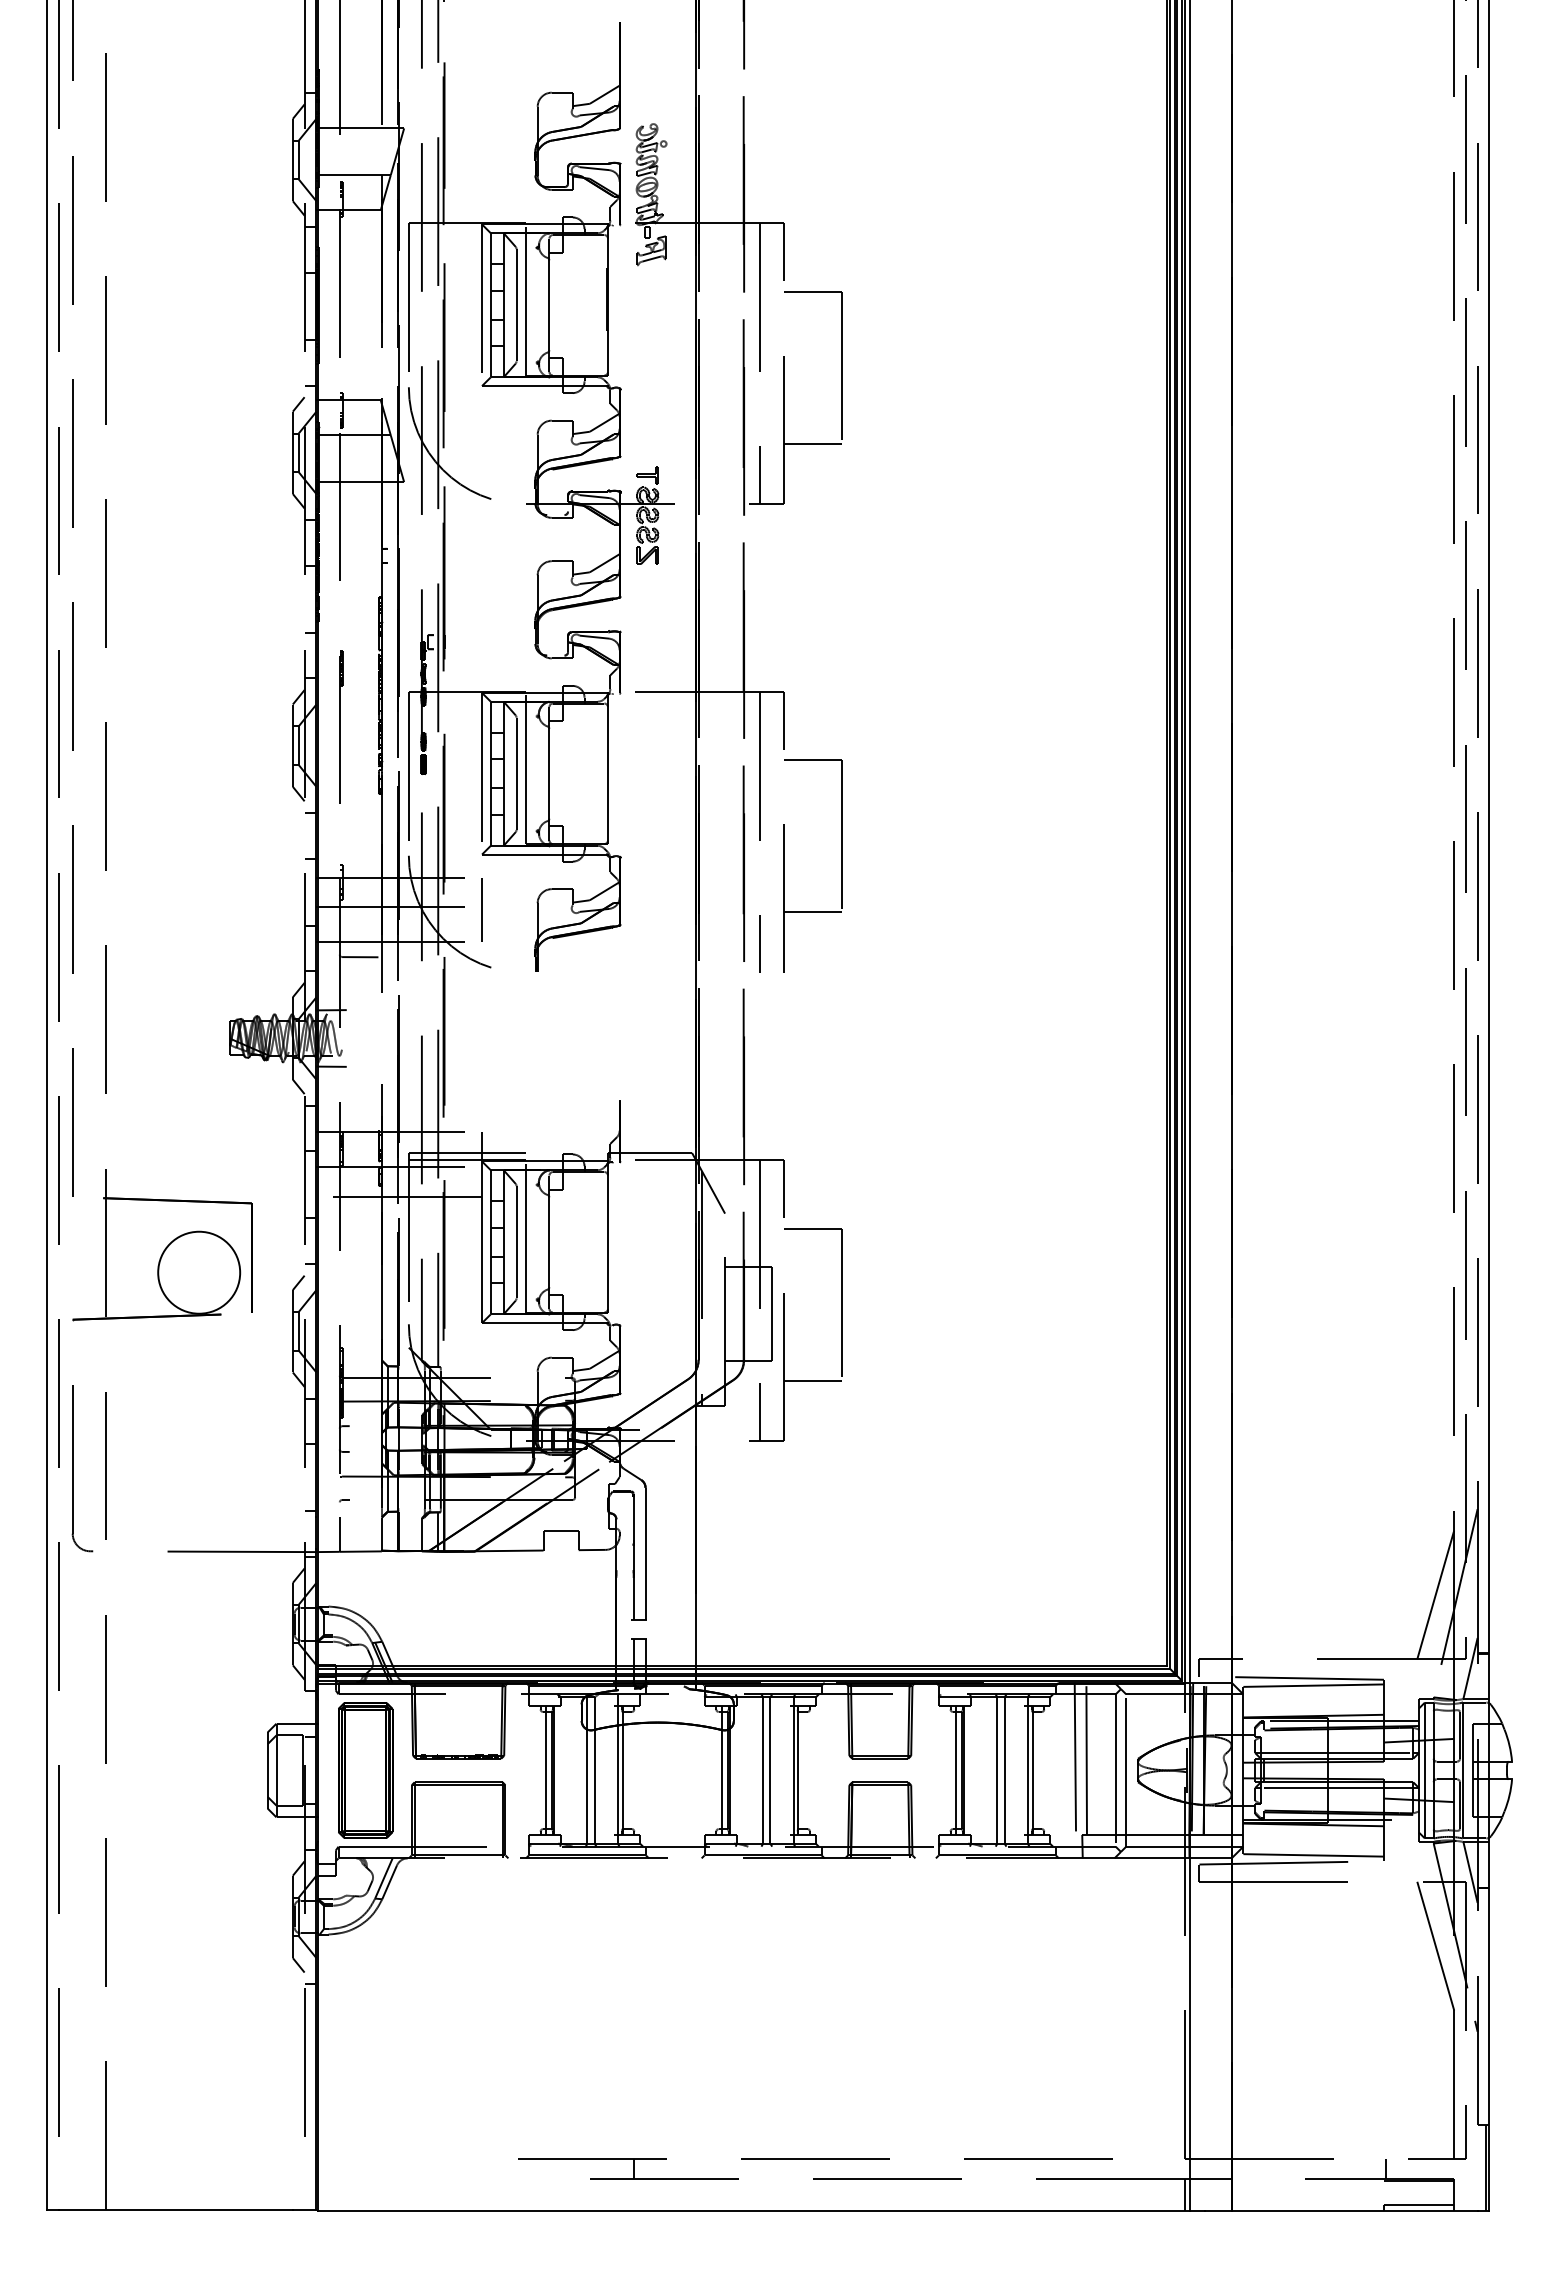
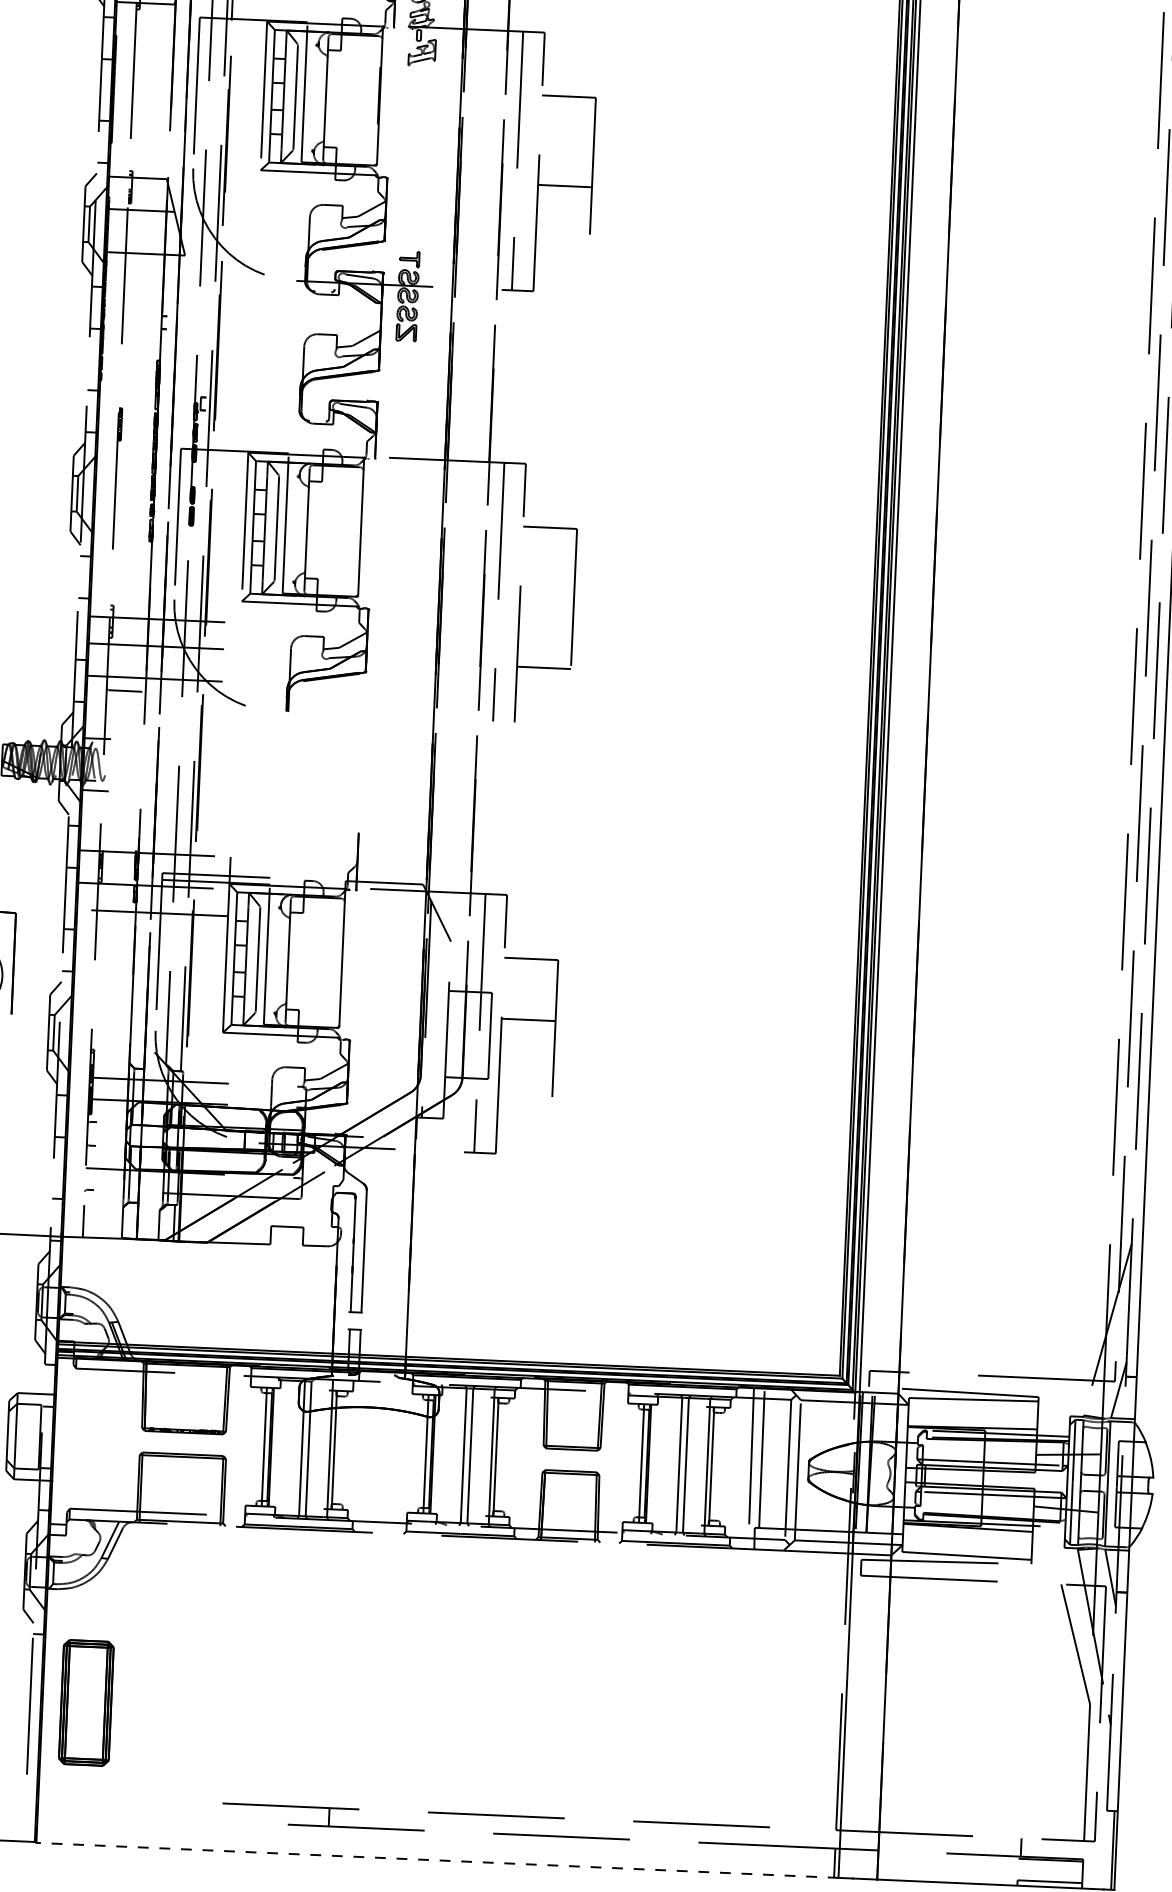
line: (812, 443) -> (564, 185), moved
line: (481, 909) -> (239, 651), removed
line: (812, 1380) -> (528, 1019), moved
line: (1435, 1594) -> (1089, 1320), removed
part: (365, 1770) -> (86, 1702), moved
line: (753, 2210) -> (437, 1860), solid -> dashed

